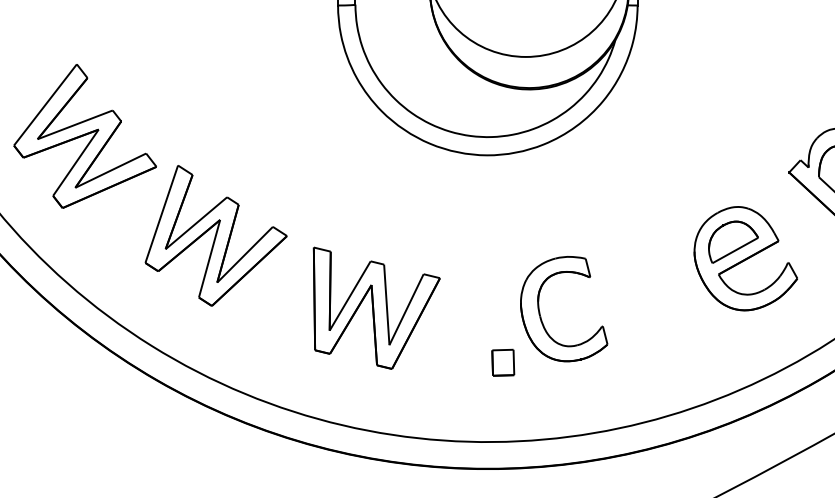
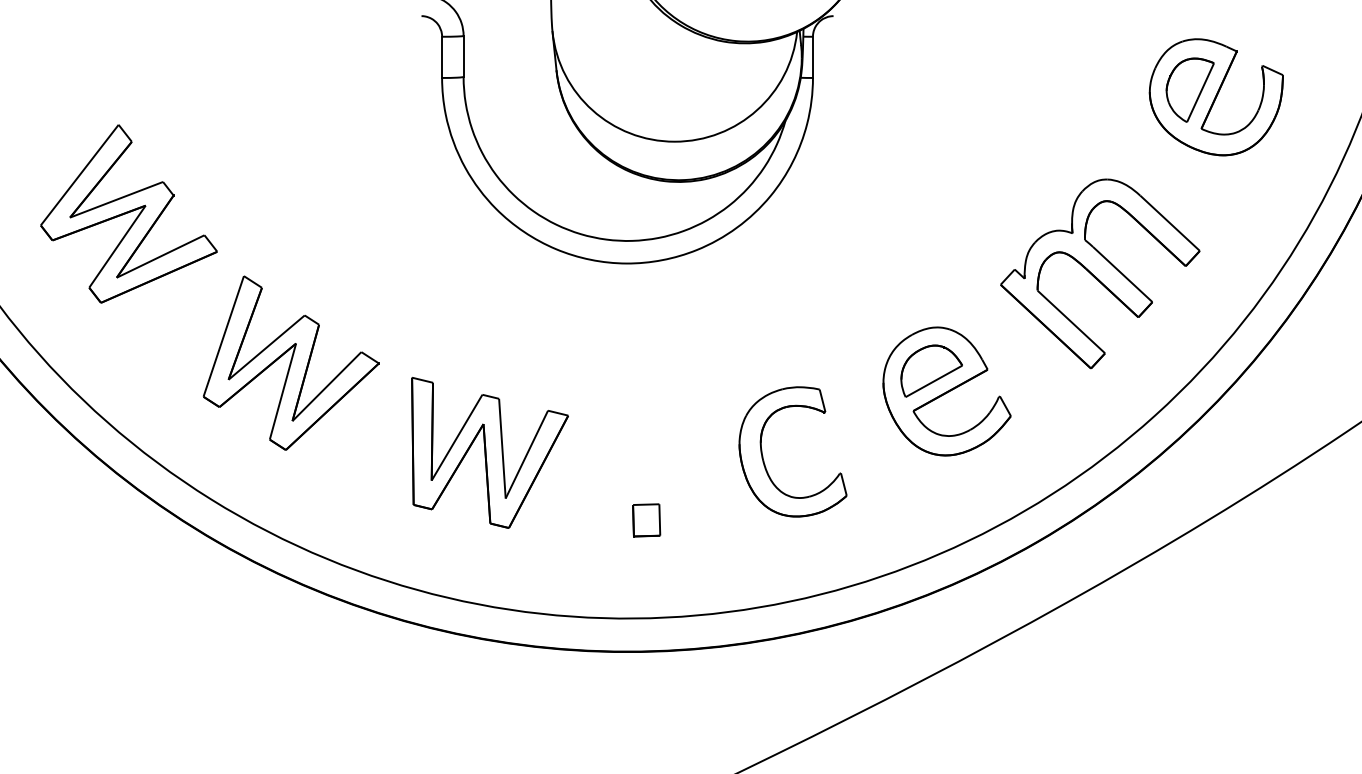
part: (84, 135) -> (128, 213), moved
part: (541, 316) -> (764, 460), moved

